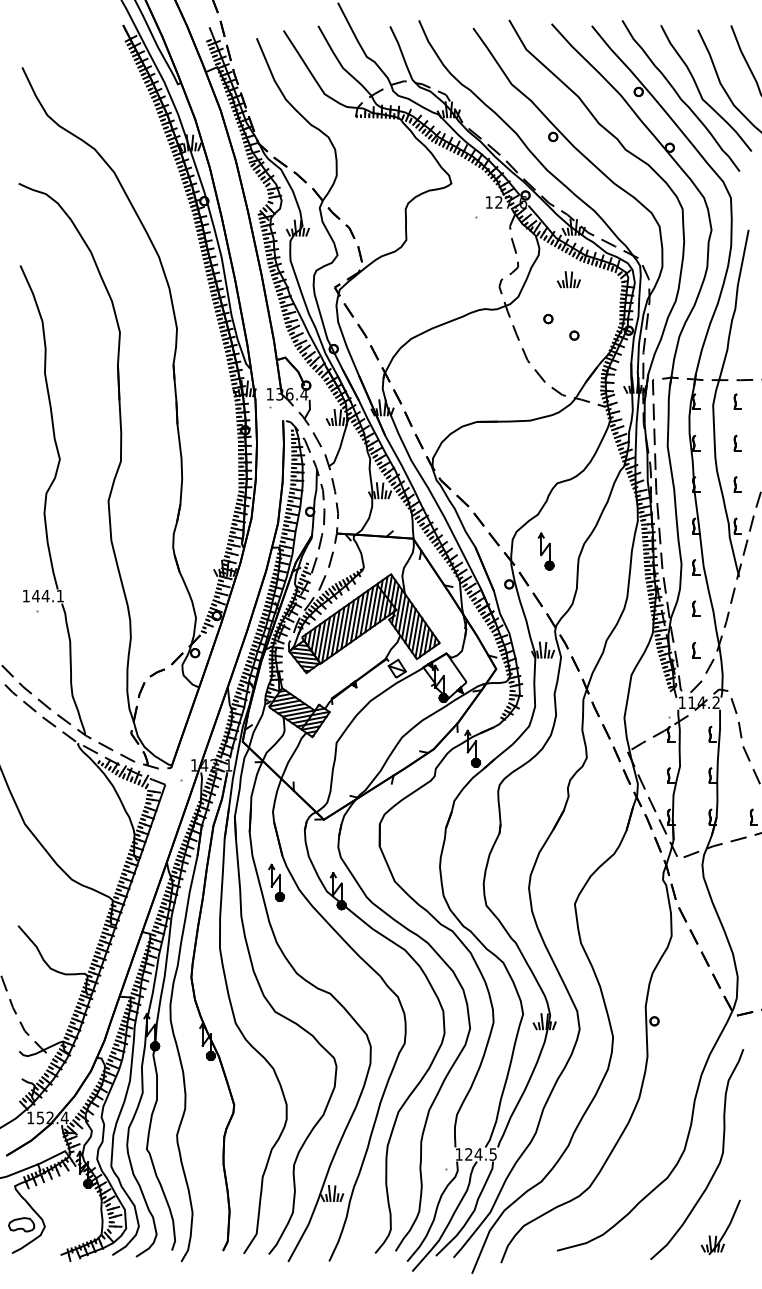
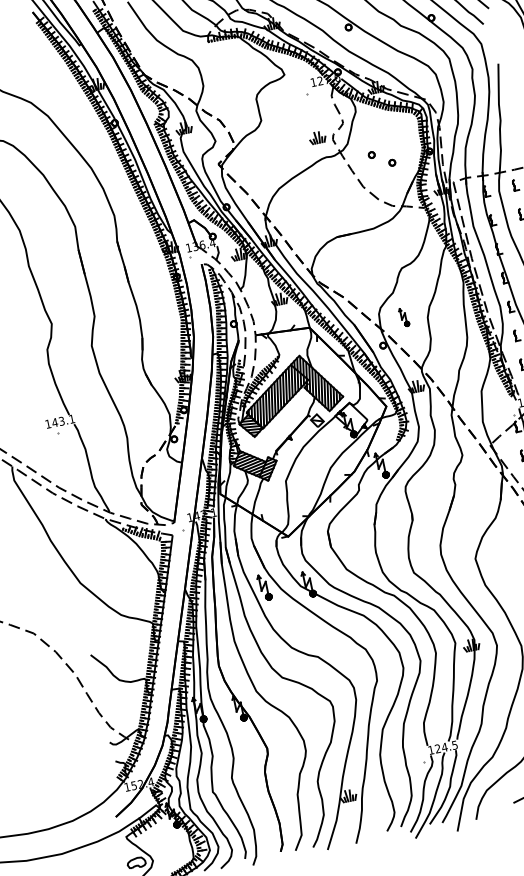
part: (568, 279) -> (317, 137), moved
part: (545, 551) -> (403, 317), size x0.7
text: (45, 595) -> (61, 420), 144.1 -> 143.1

